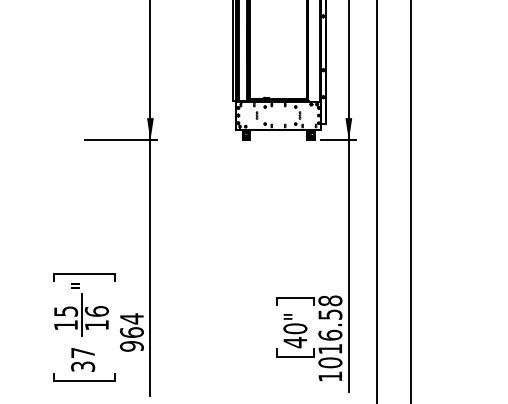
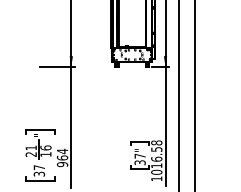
text: (64, 316) -> (30, 150), 15 -> 21
text: (294, 335) -> (139, 159), 40" -> 37"

